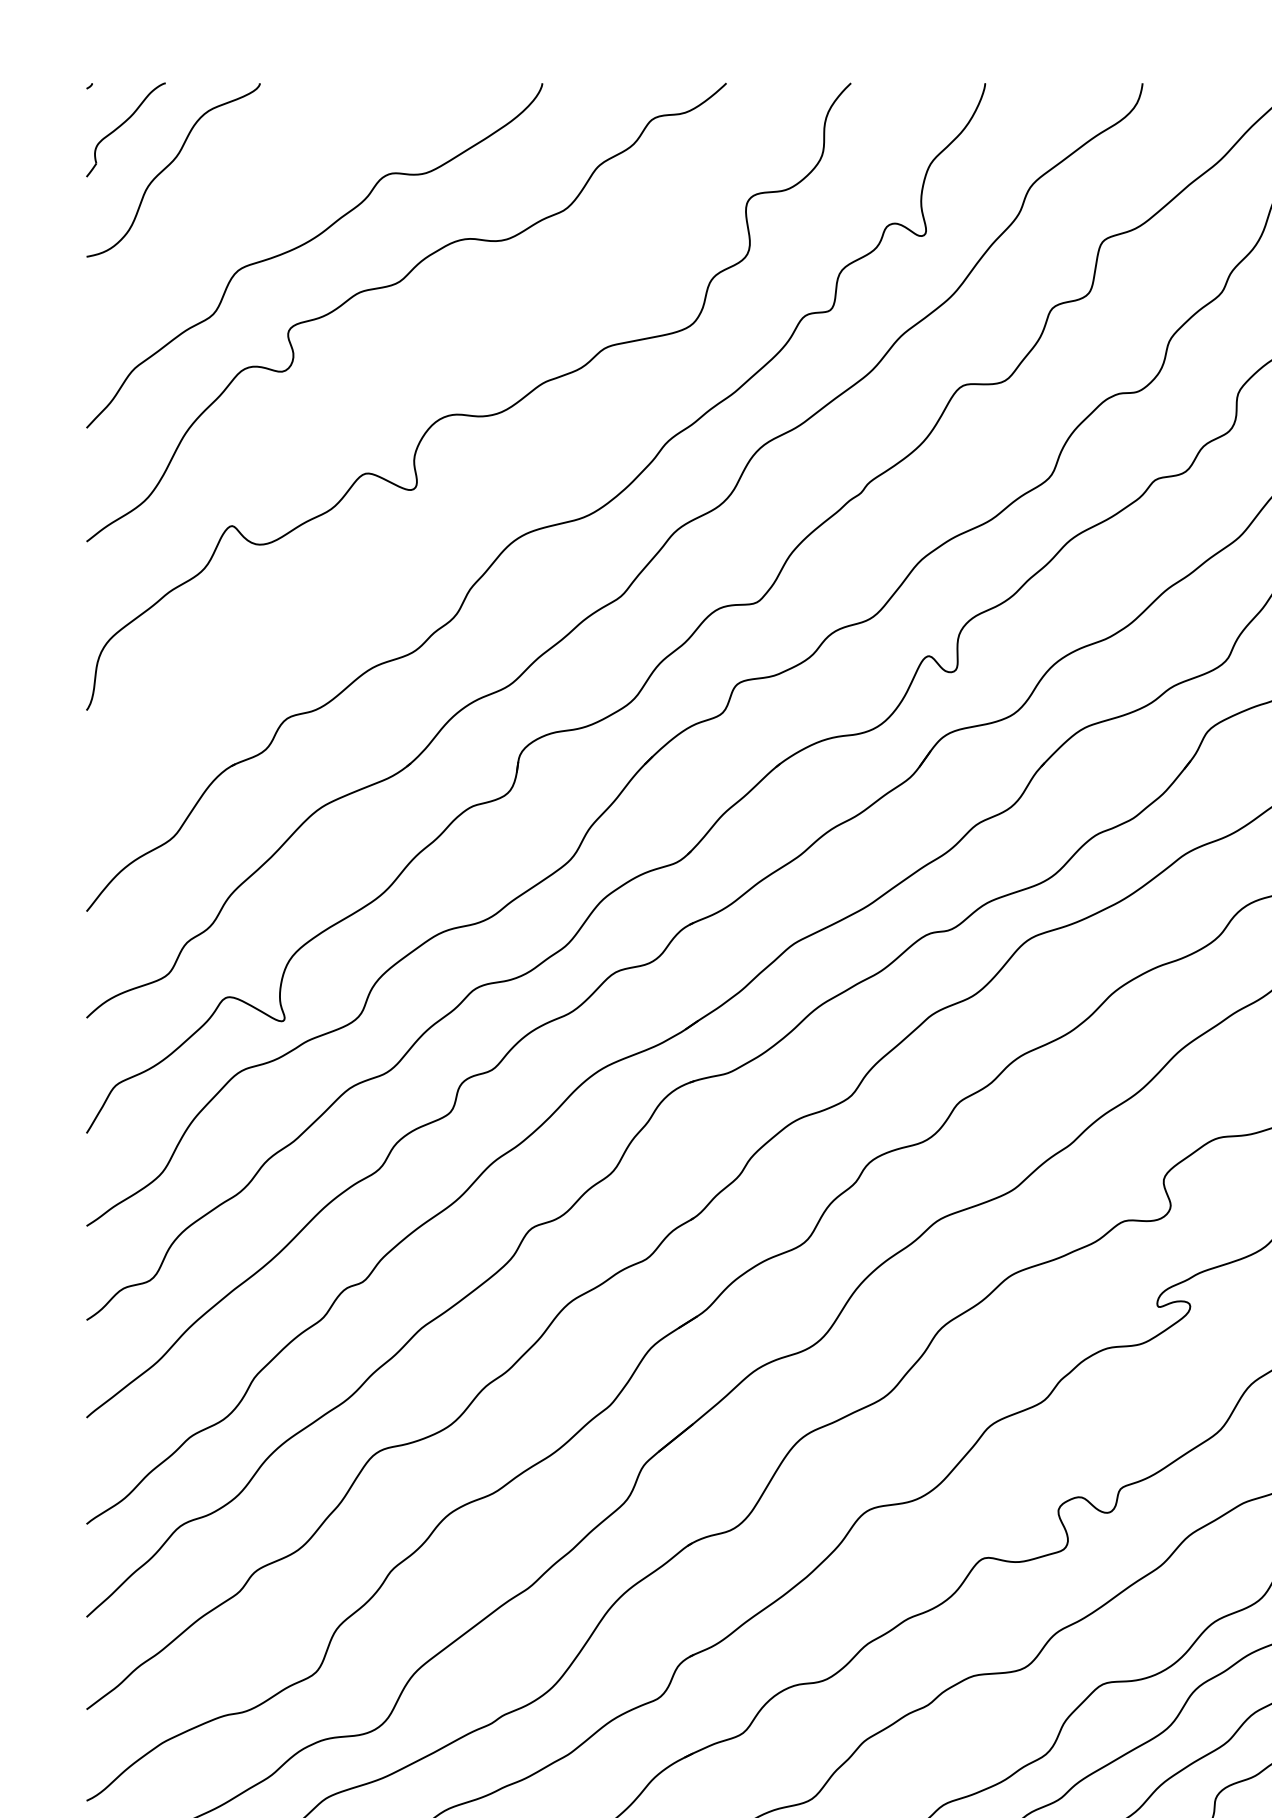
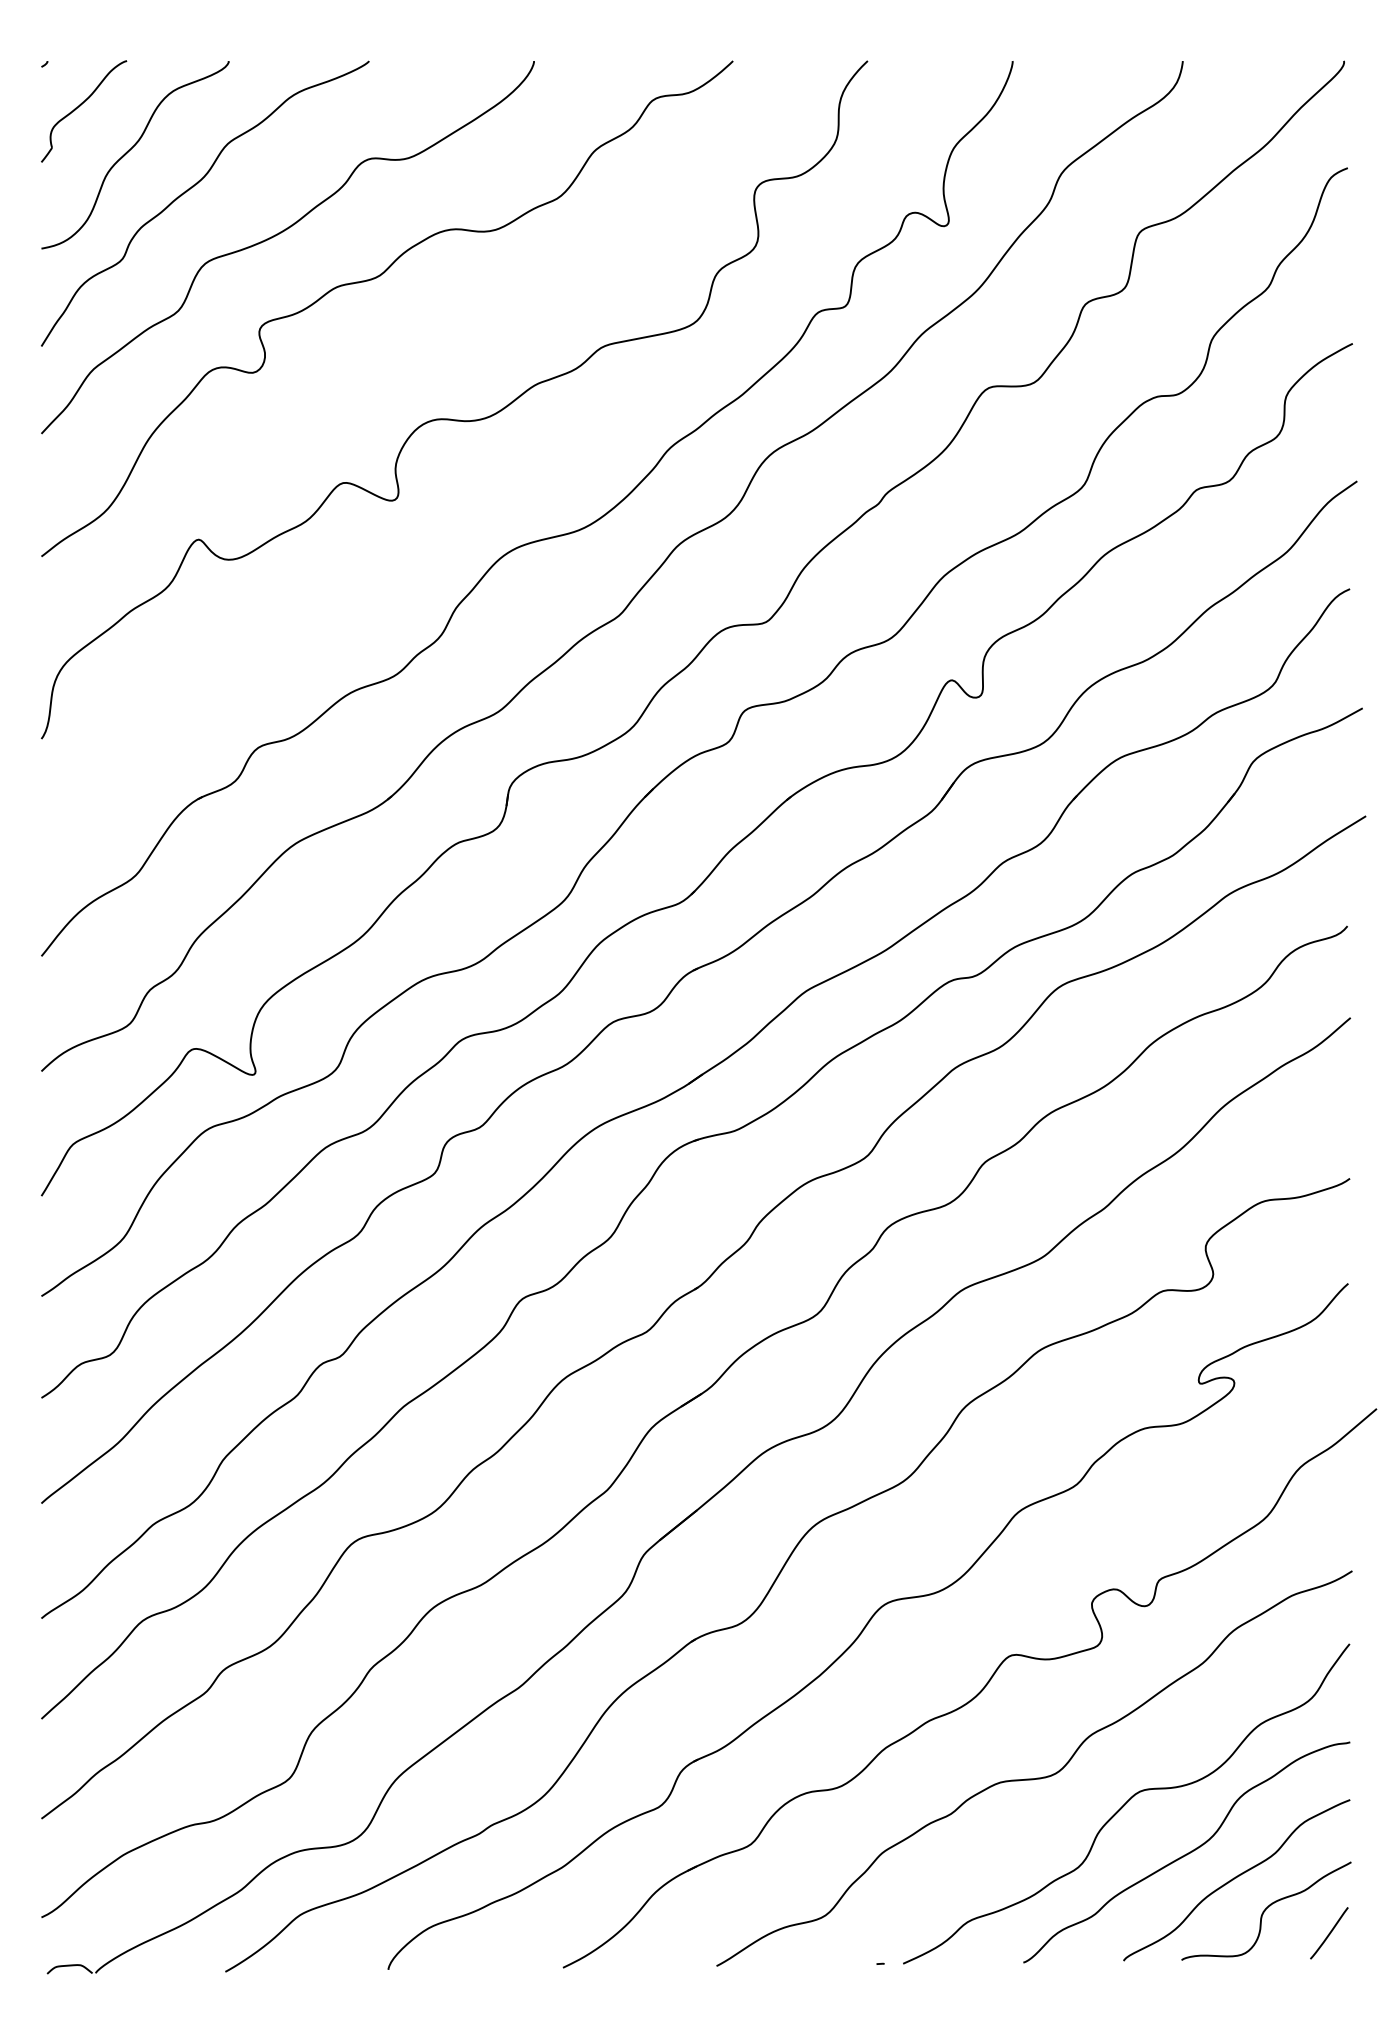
curve: (227, 200) -> (193, 187), added

